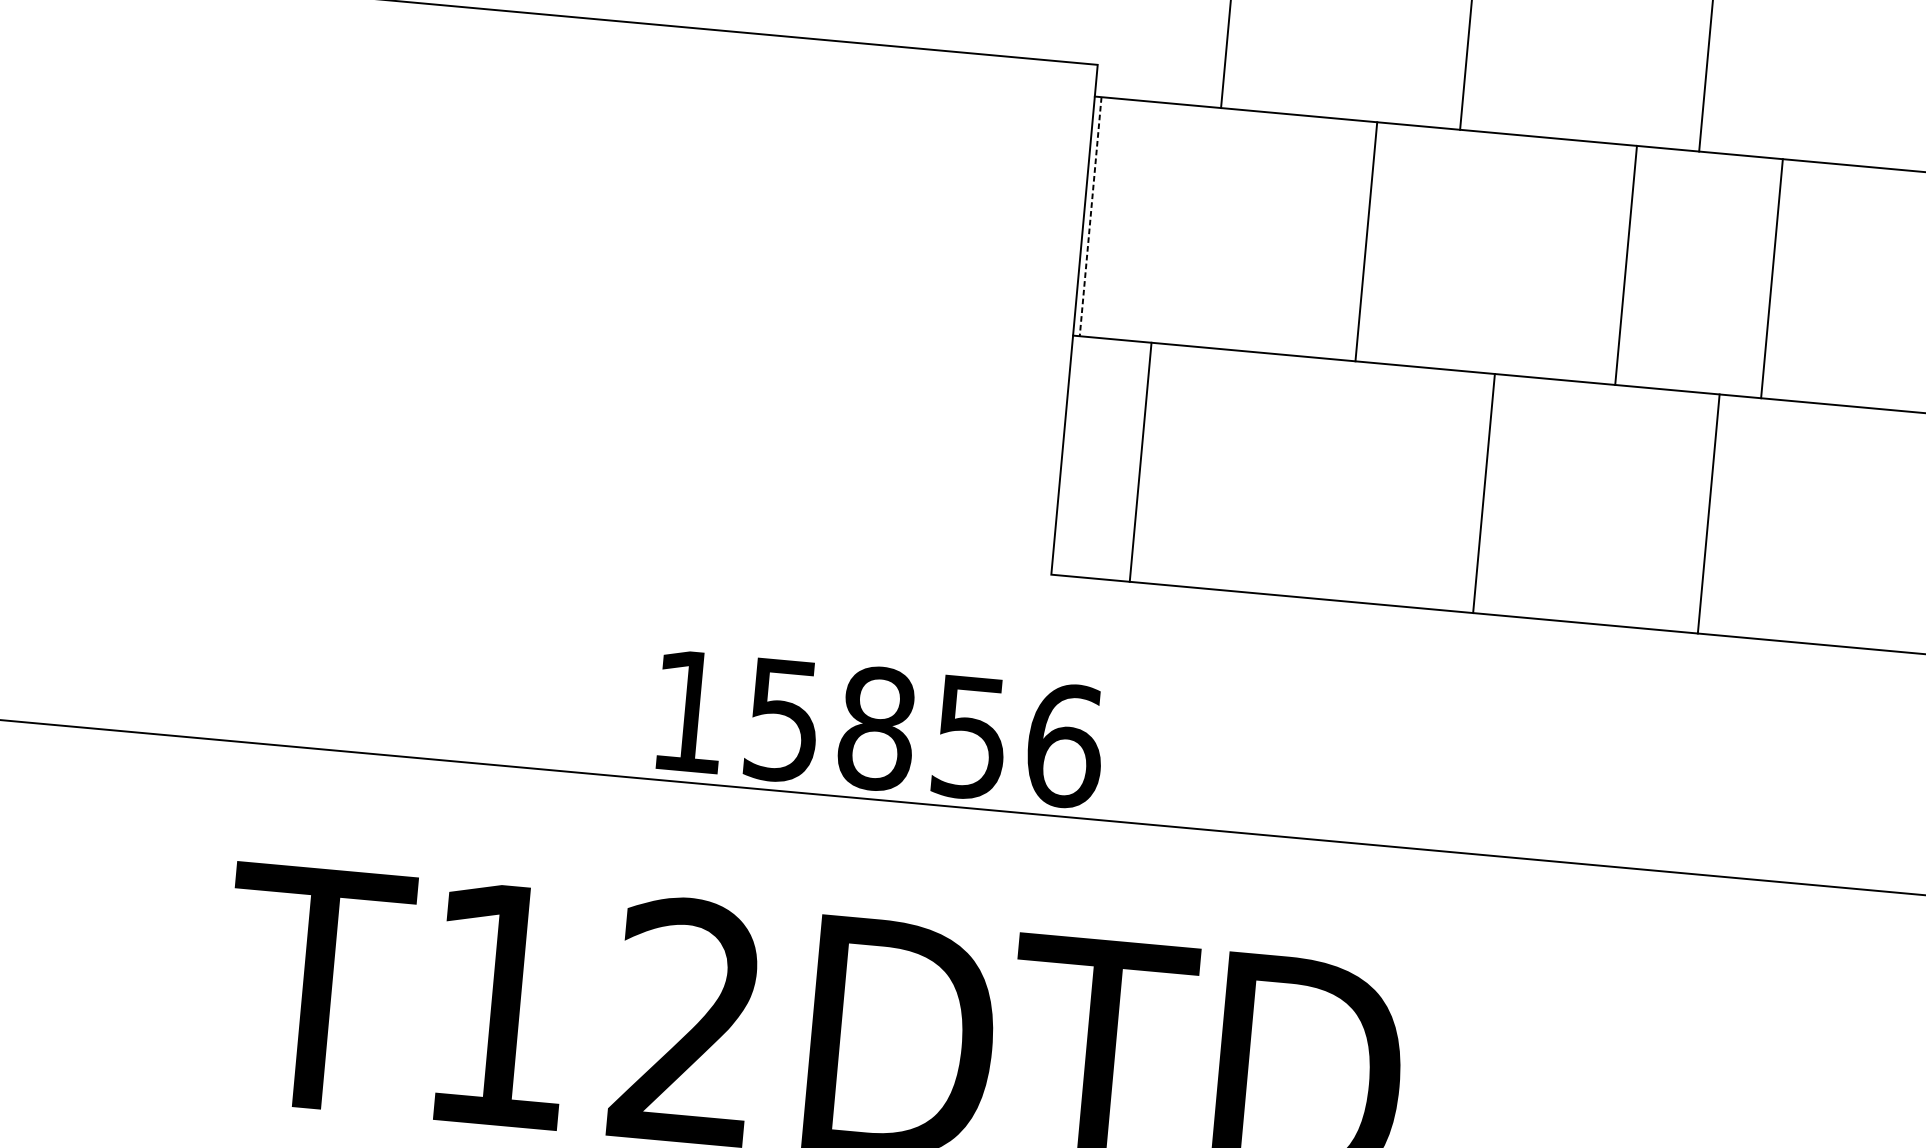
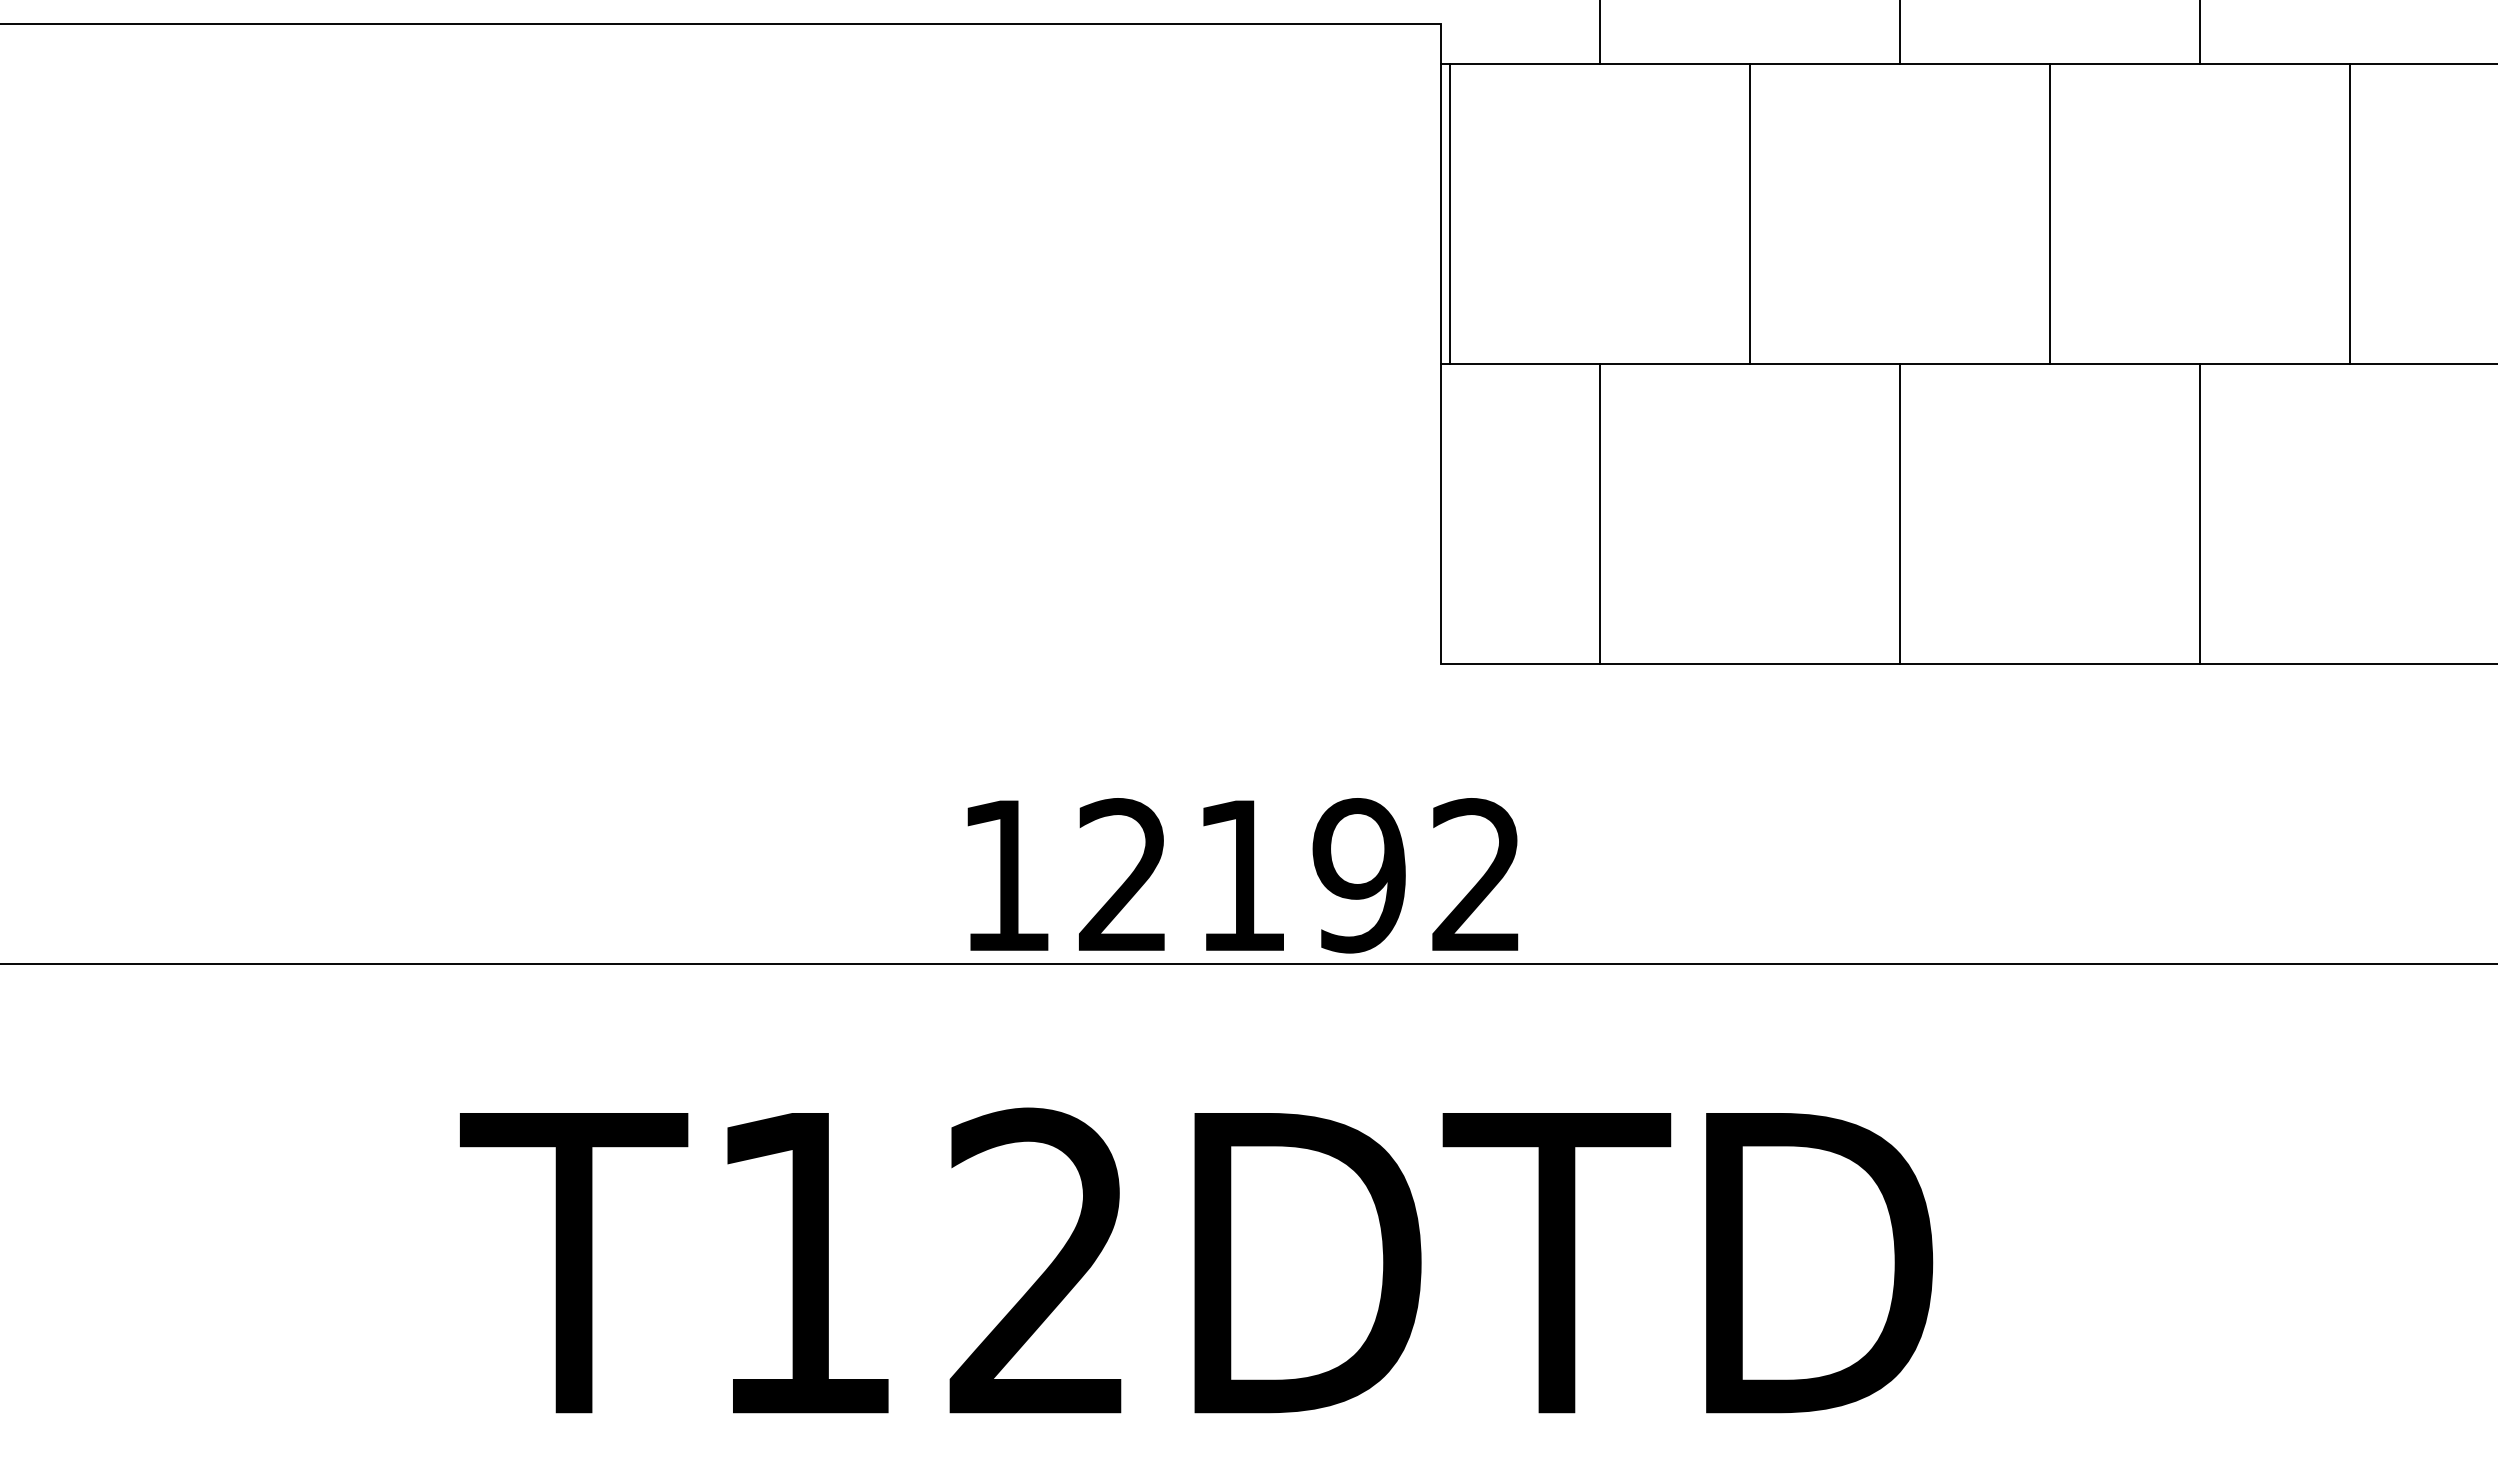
line: (1090, 217) -> (1449, 214), dashed -> solid
line: (1366, 241) -> (1750, 213), moved
line: (1626, 265) -> (2050, 213), moved
line: (1772, 278) -> (2350, 213), moved
line: (1140, 461) -> (1599, 513), moved
line: (1484, 493) -> (1900, 513), moved
line: (1708, 513) -> (2200, 513), moved
text: (924, 732) -> (1301, 875), 15856 -> 12192

